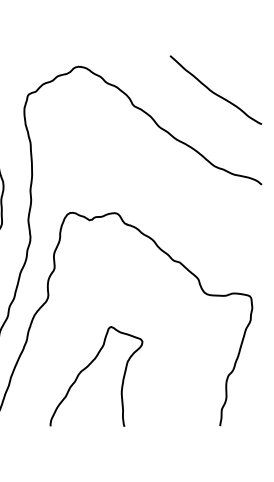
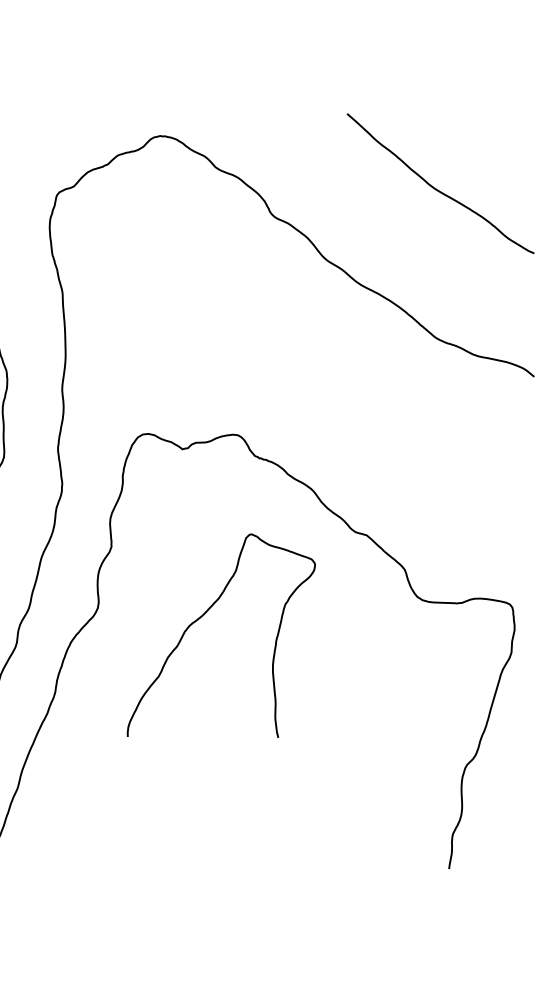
curve: (88, 367) -> (205, 616), moved

